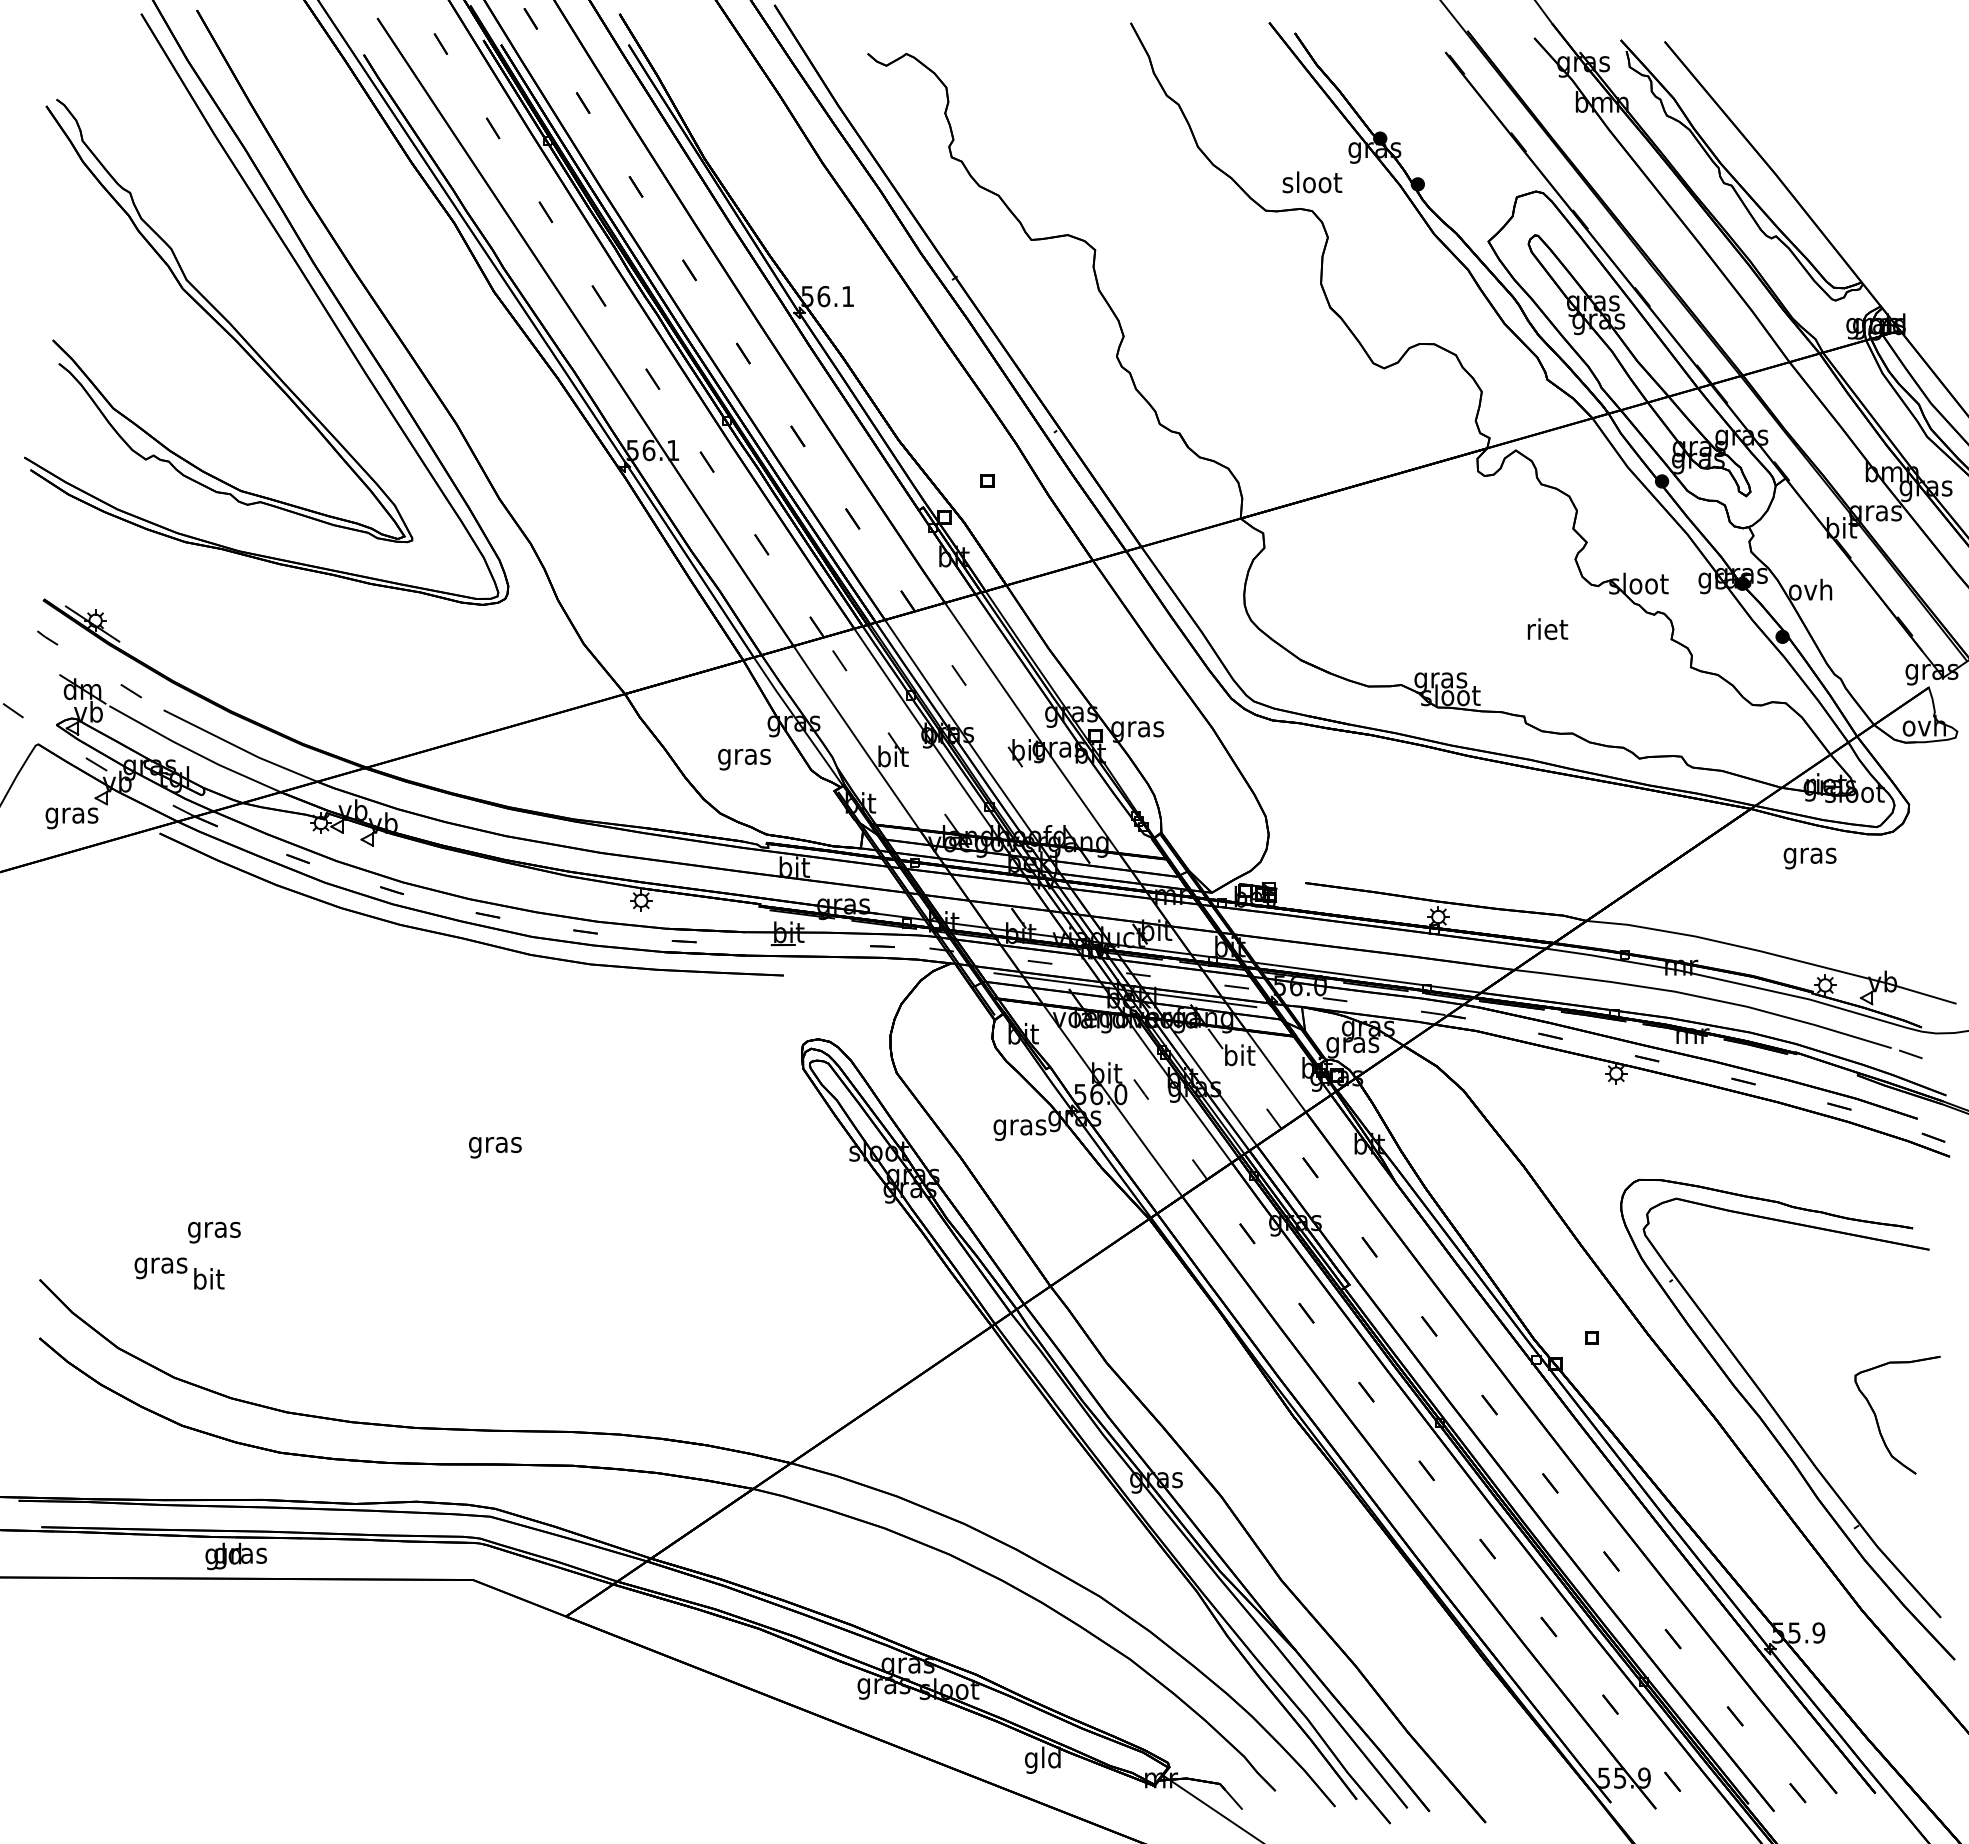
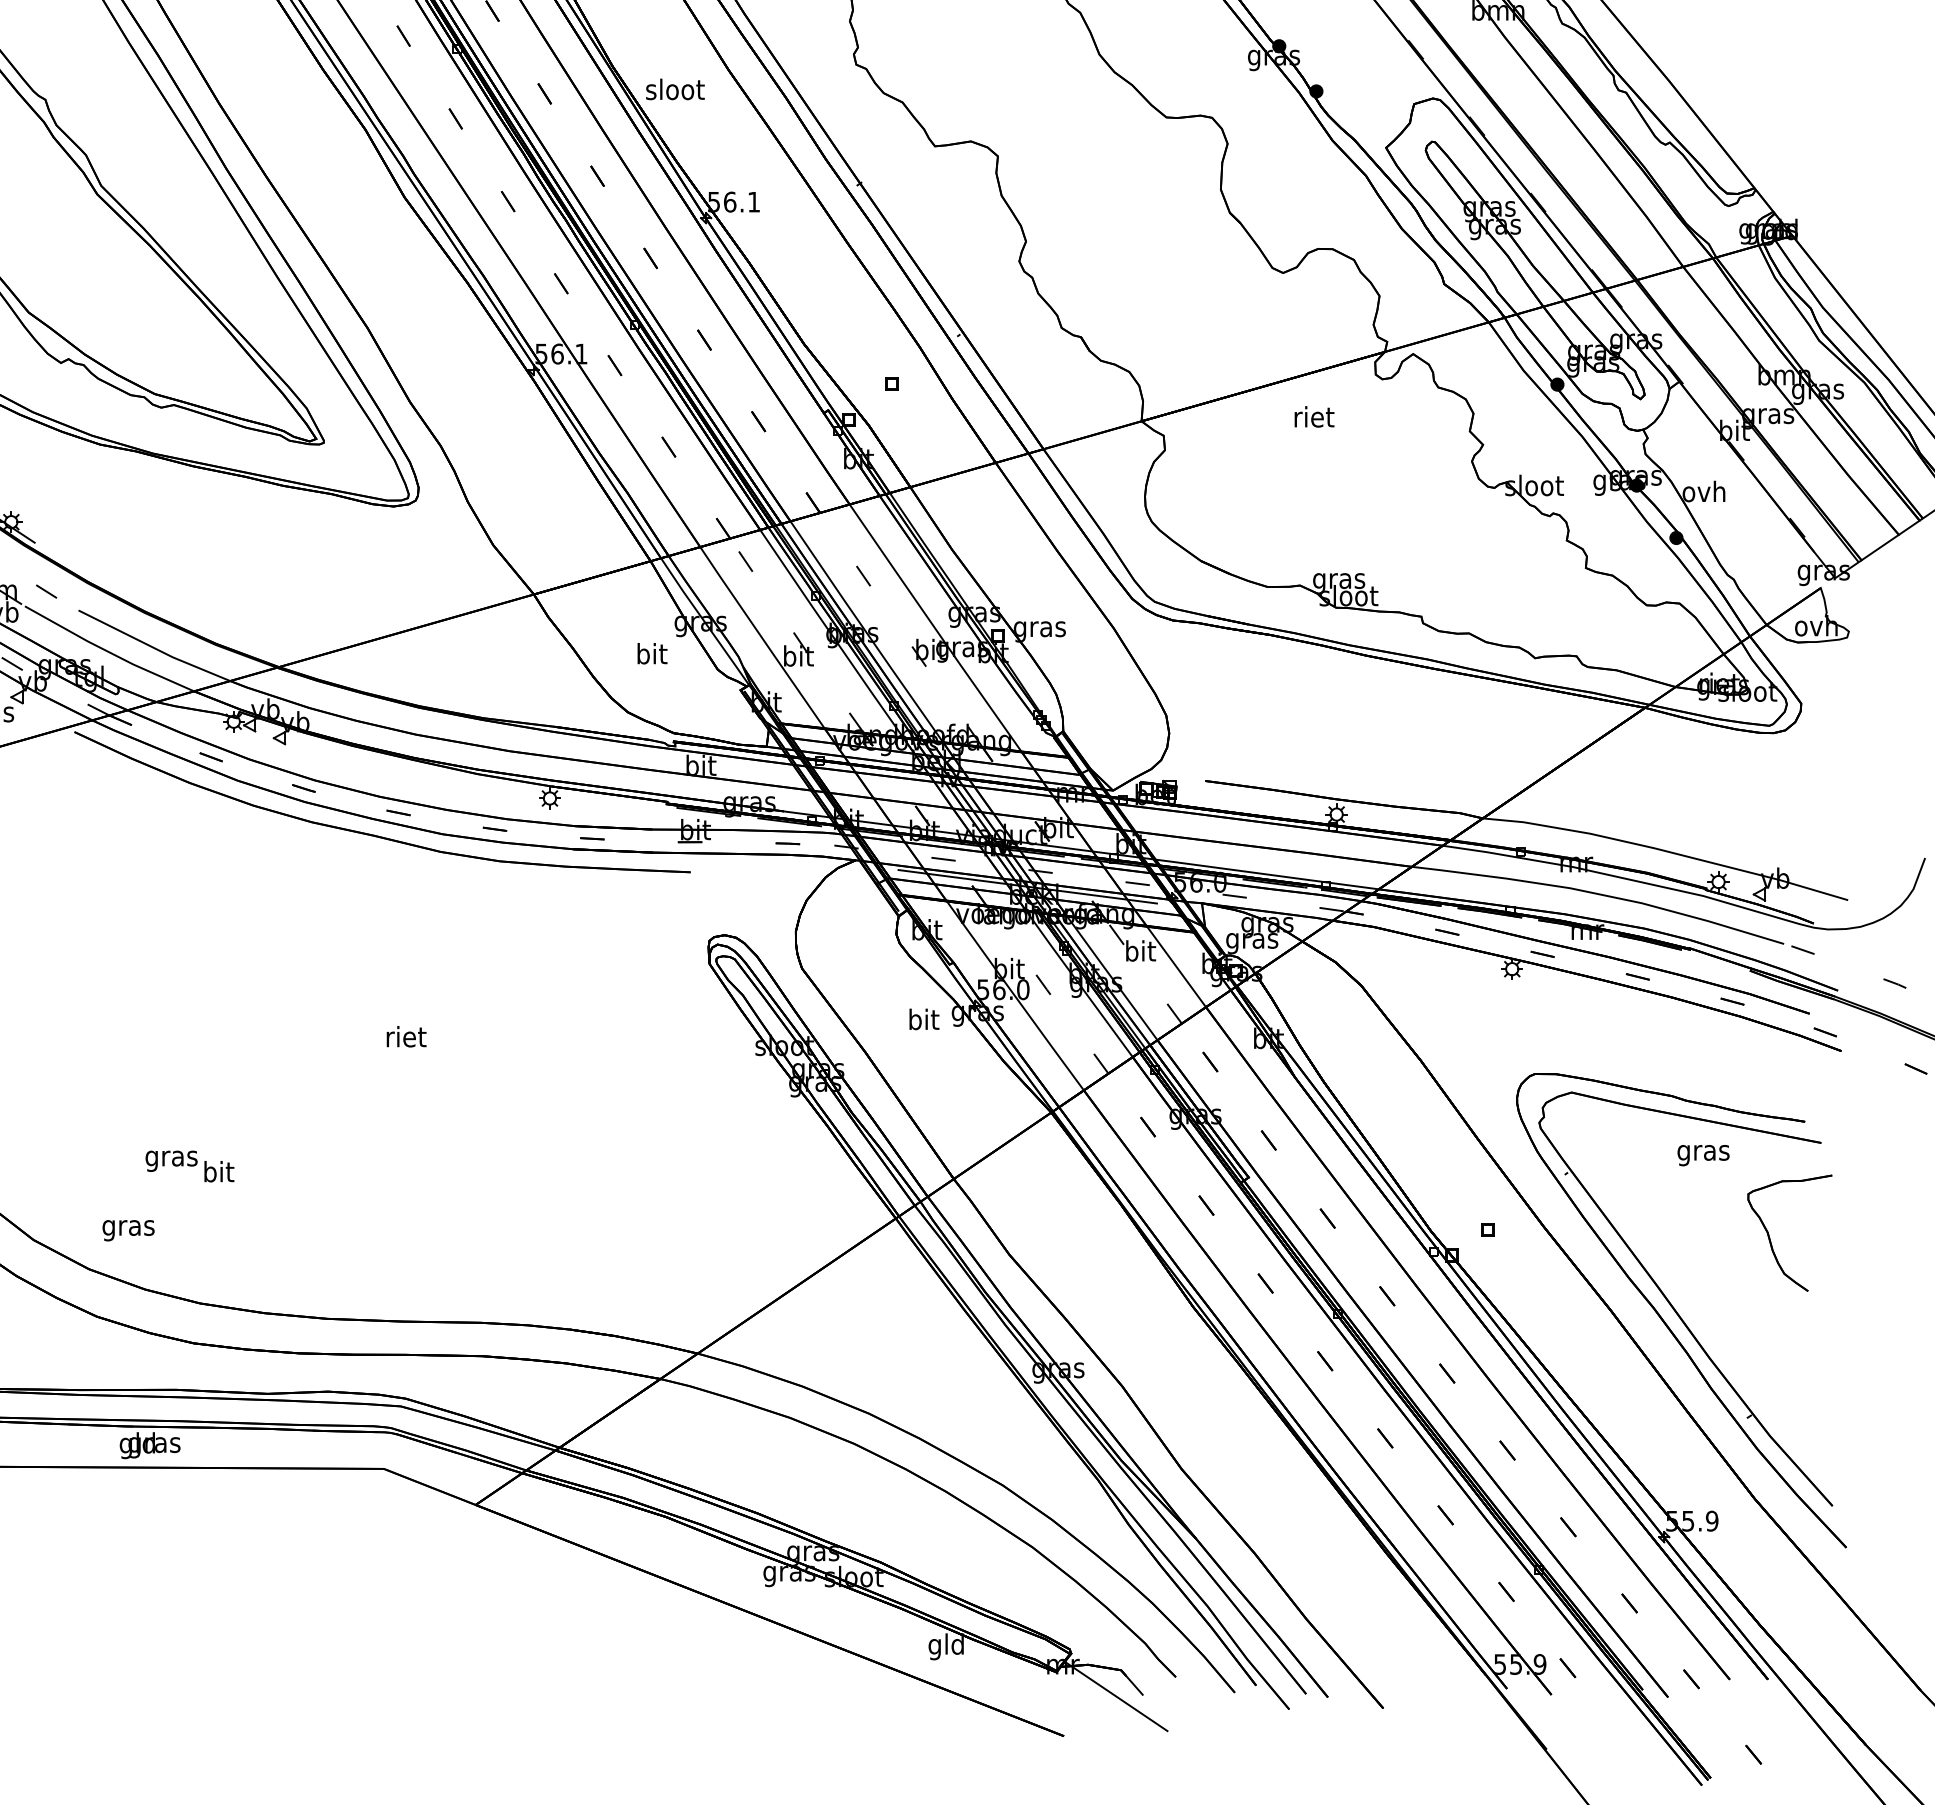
text: (1312, 182) -> (675, 89), moved
text: (1547, 628) -> (1314, 416), moved
text: (744, 756) -> (651, 656), gras -> bit
text: (1809, 858) -> (1702, 1155), moved
text: (1019, 1126) -> (923, 1021), gras -> bit
text: (495, 1144) -> (406, 1039), gras -> riet
text: (214, 1232) -> (128, 1230), moved
text: (179, 1273) -> (189, 1166), moved
part: (1877, 1418) -> (1770, 1236), moved

